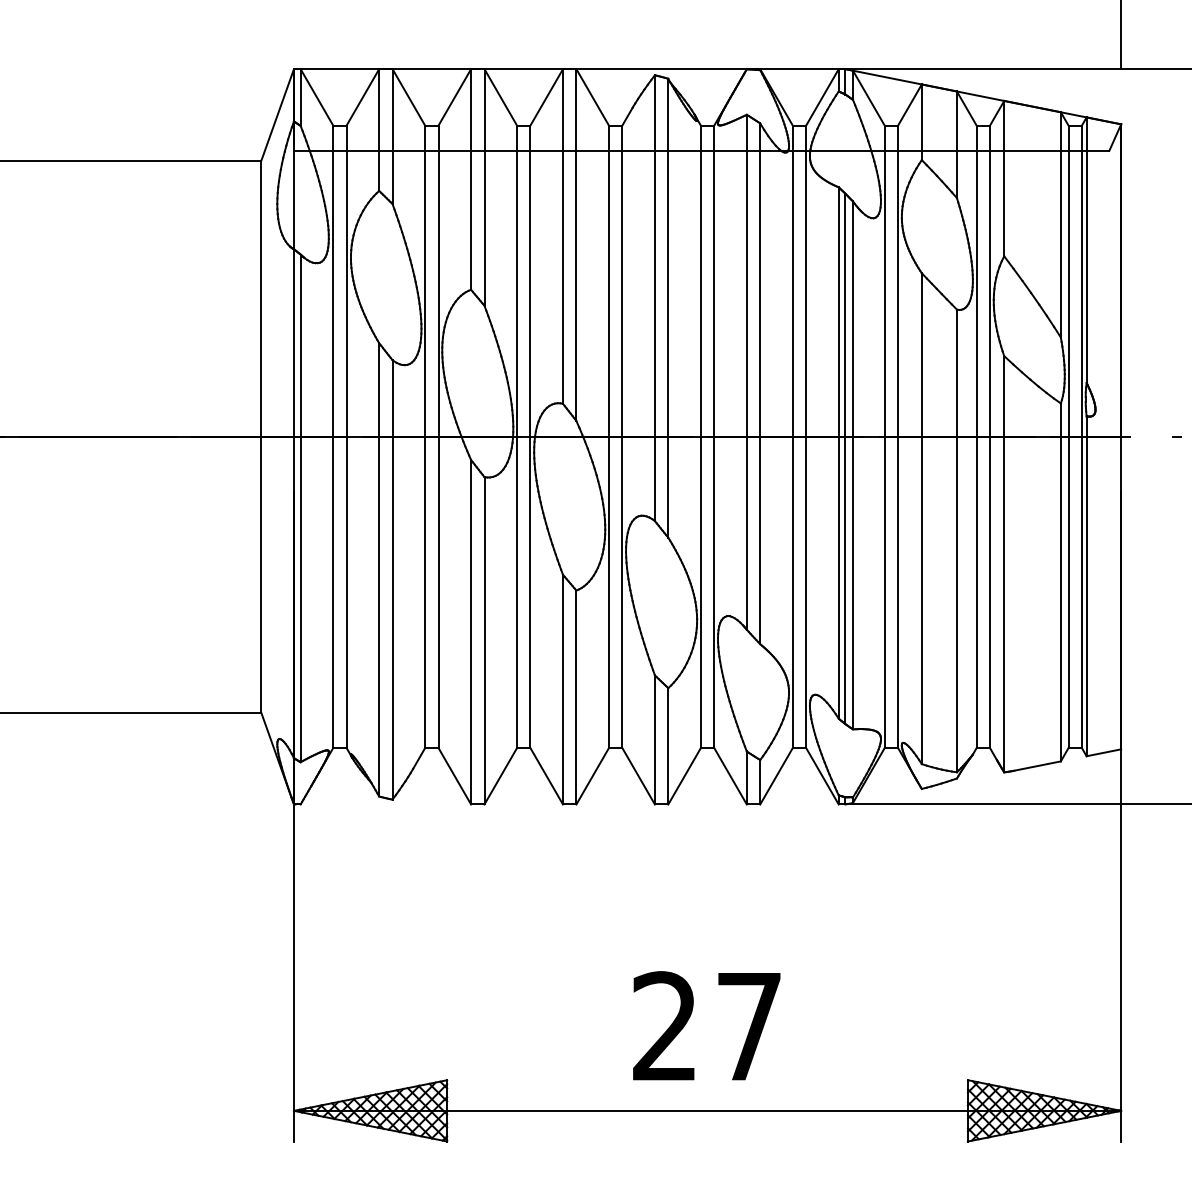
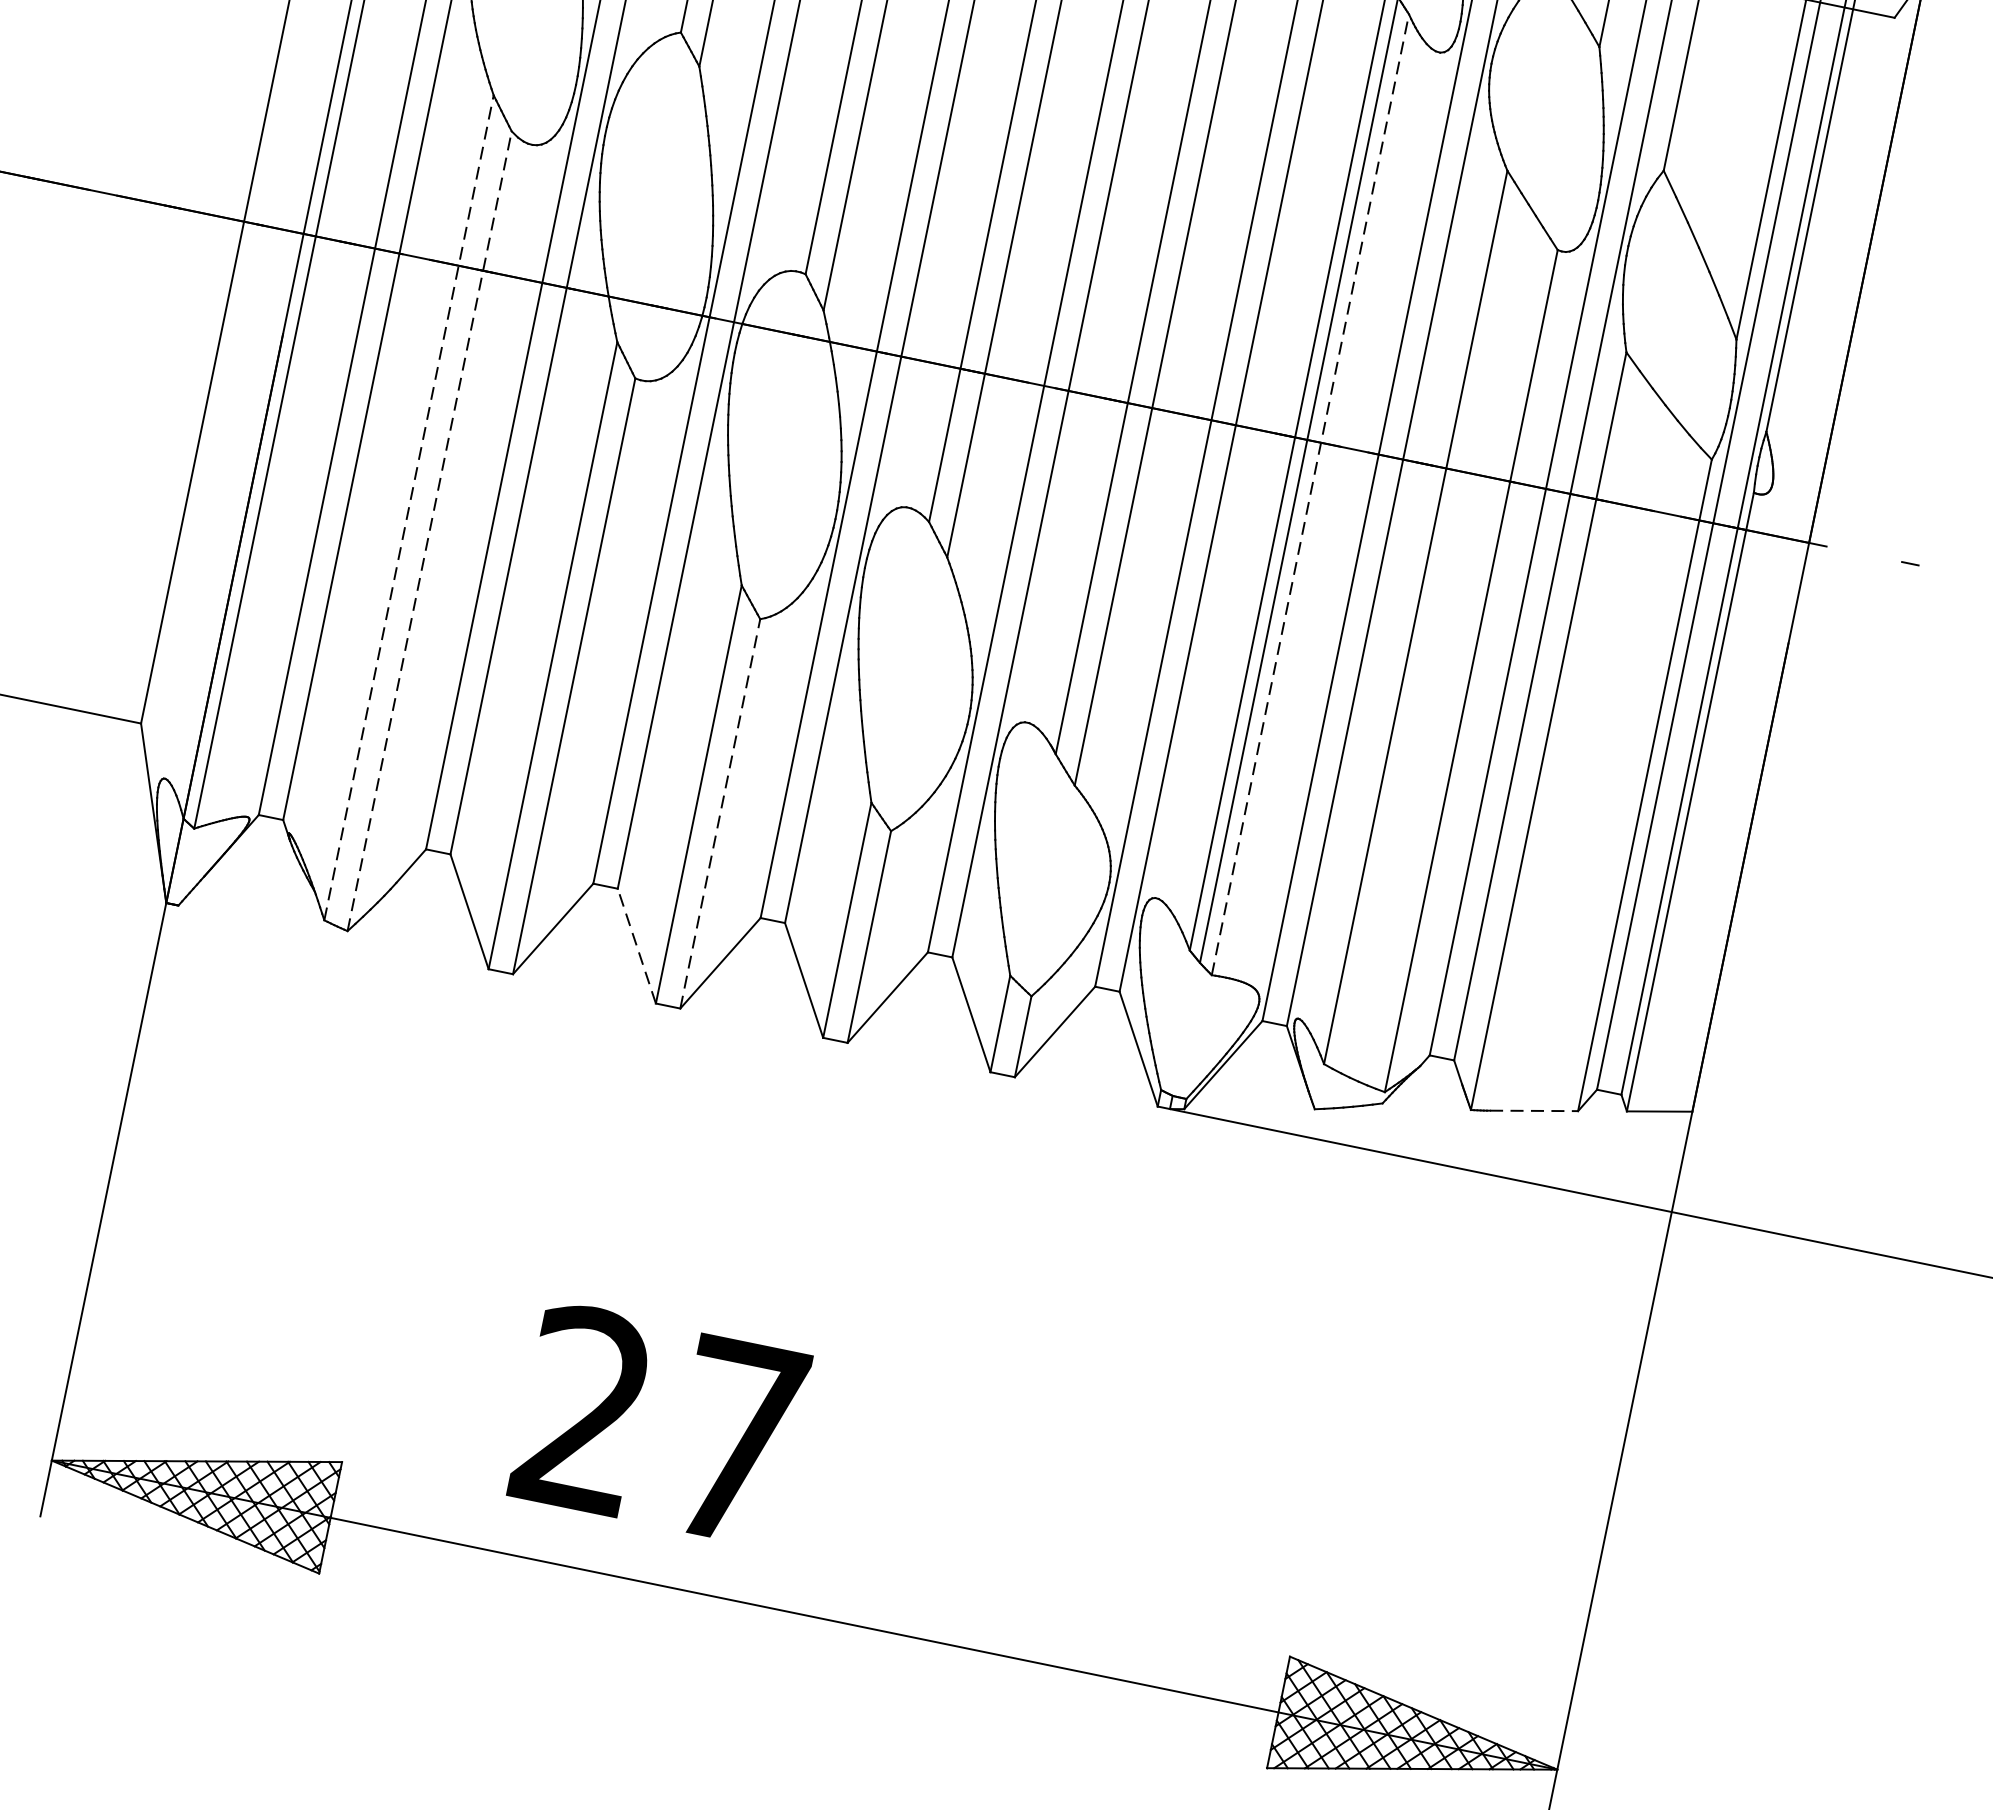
line: (853, 465) -> (1311, 495), solid -> dashed
line: (379, 569) -> (409, 507), solid -> dashed
line: (392, 579) -> (429, 530), solid -> dashed
line: (576, 697) -> (720, 813), solid -> dashed
line: (1037, 766) -> (1533, 1111), solid -> dashed
line: (546, 776) -> (636, 946), solid -> dashed
text: (706, 1025) -> (659, 1423), moved

